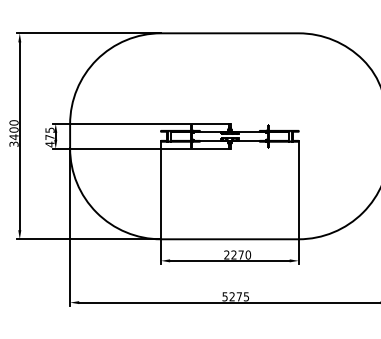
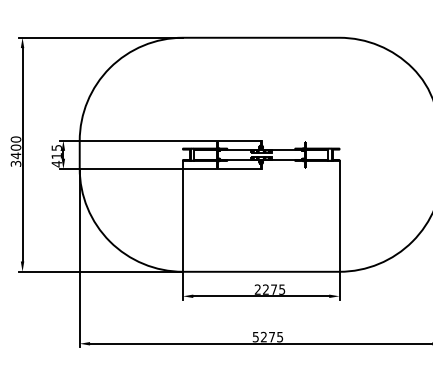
text: (49, 137) -> (56, 156), 475 -> 415
text: (248, 254) -> (282, 289), 2270 -> 2275

